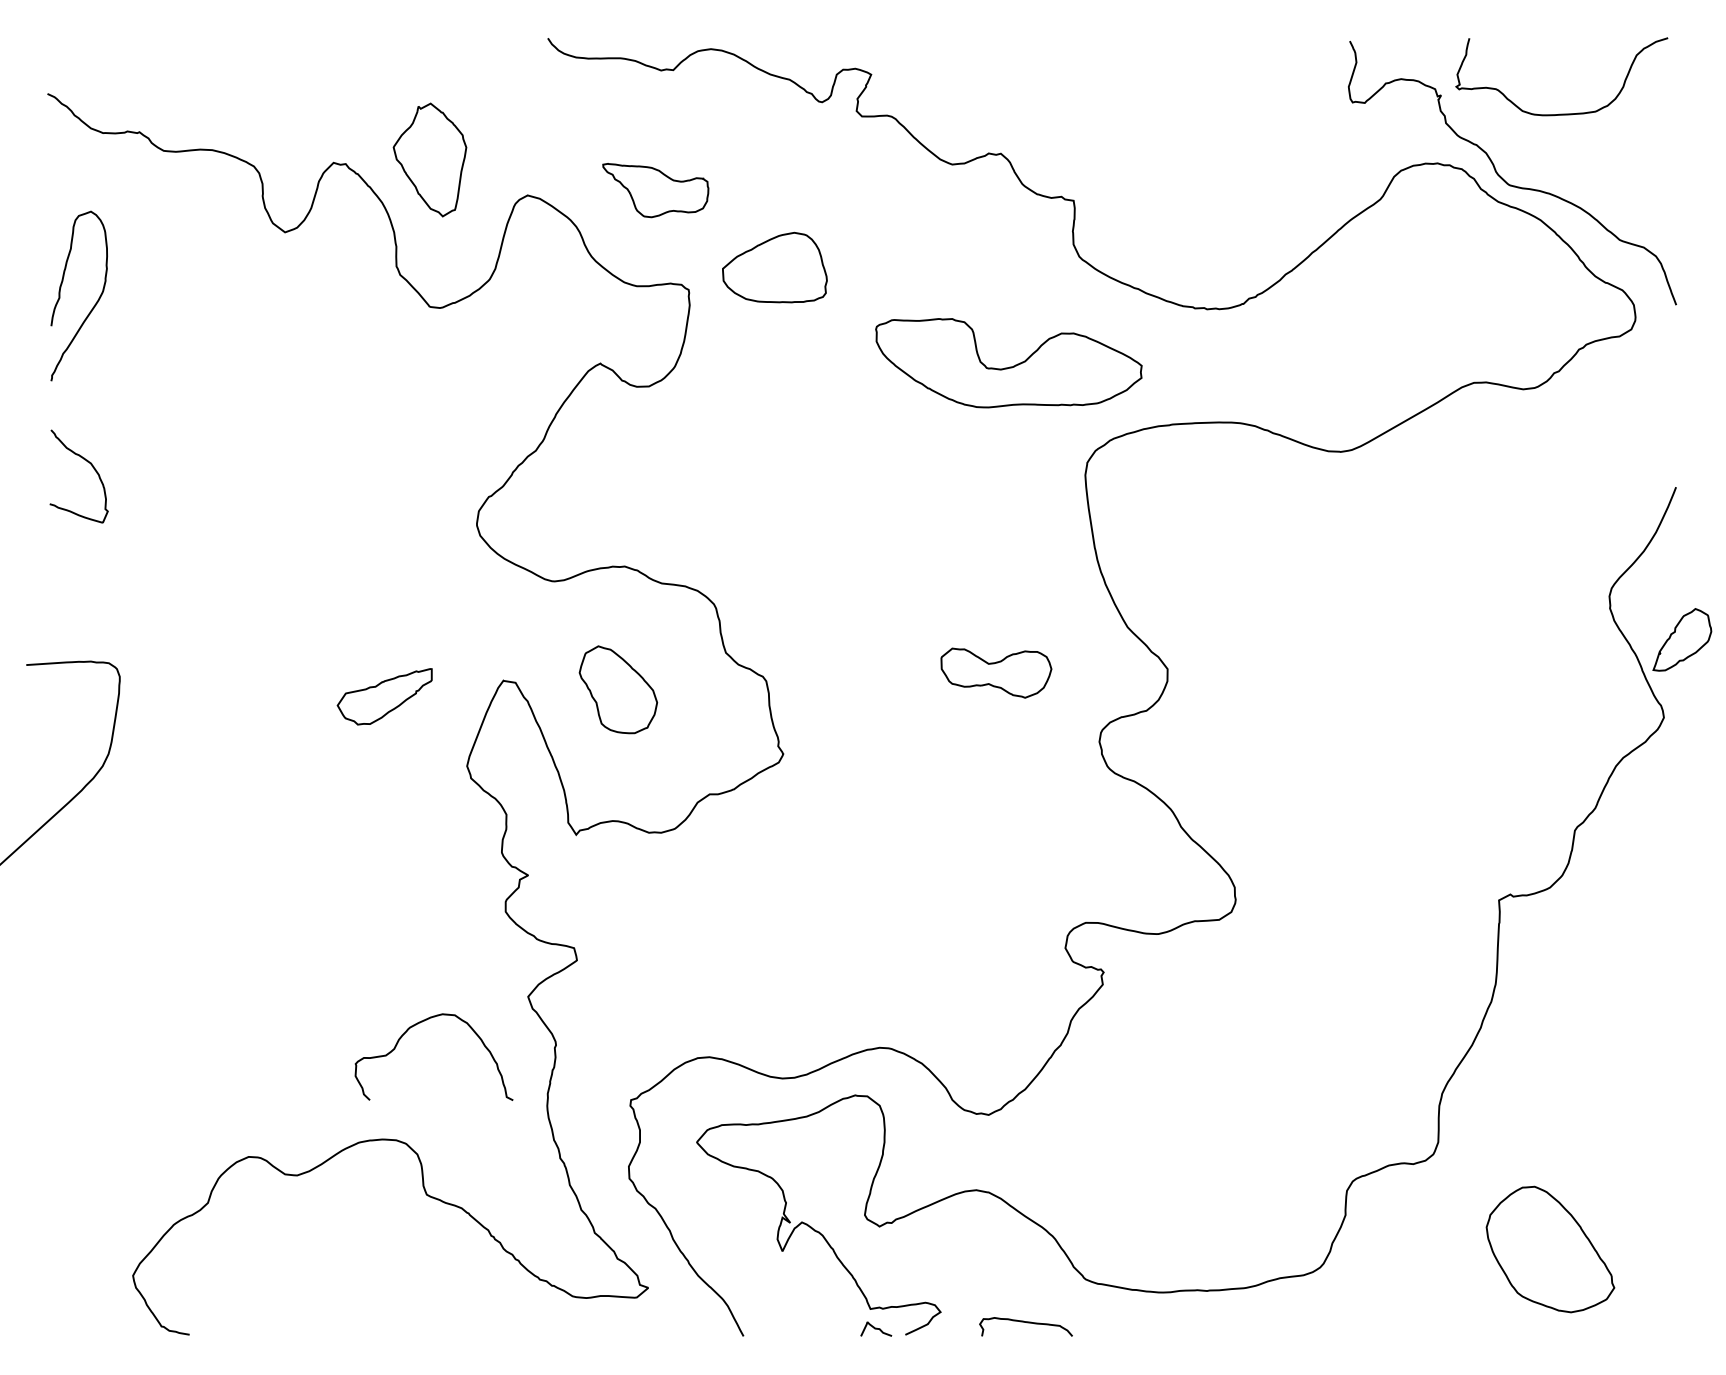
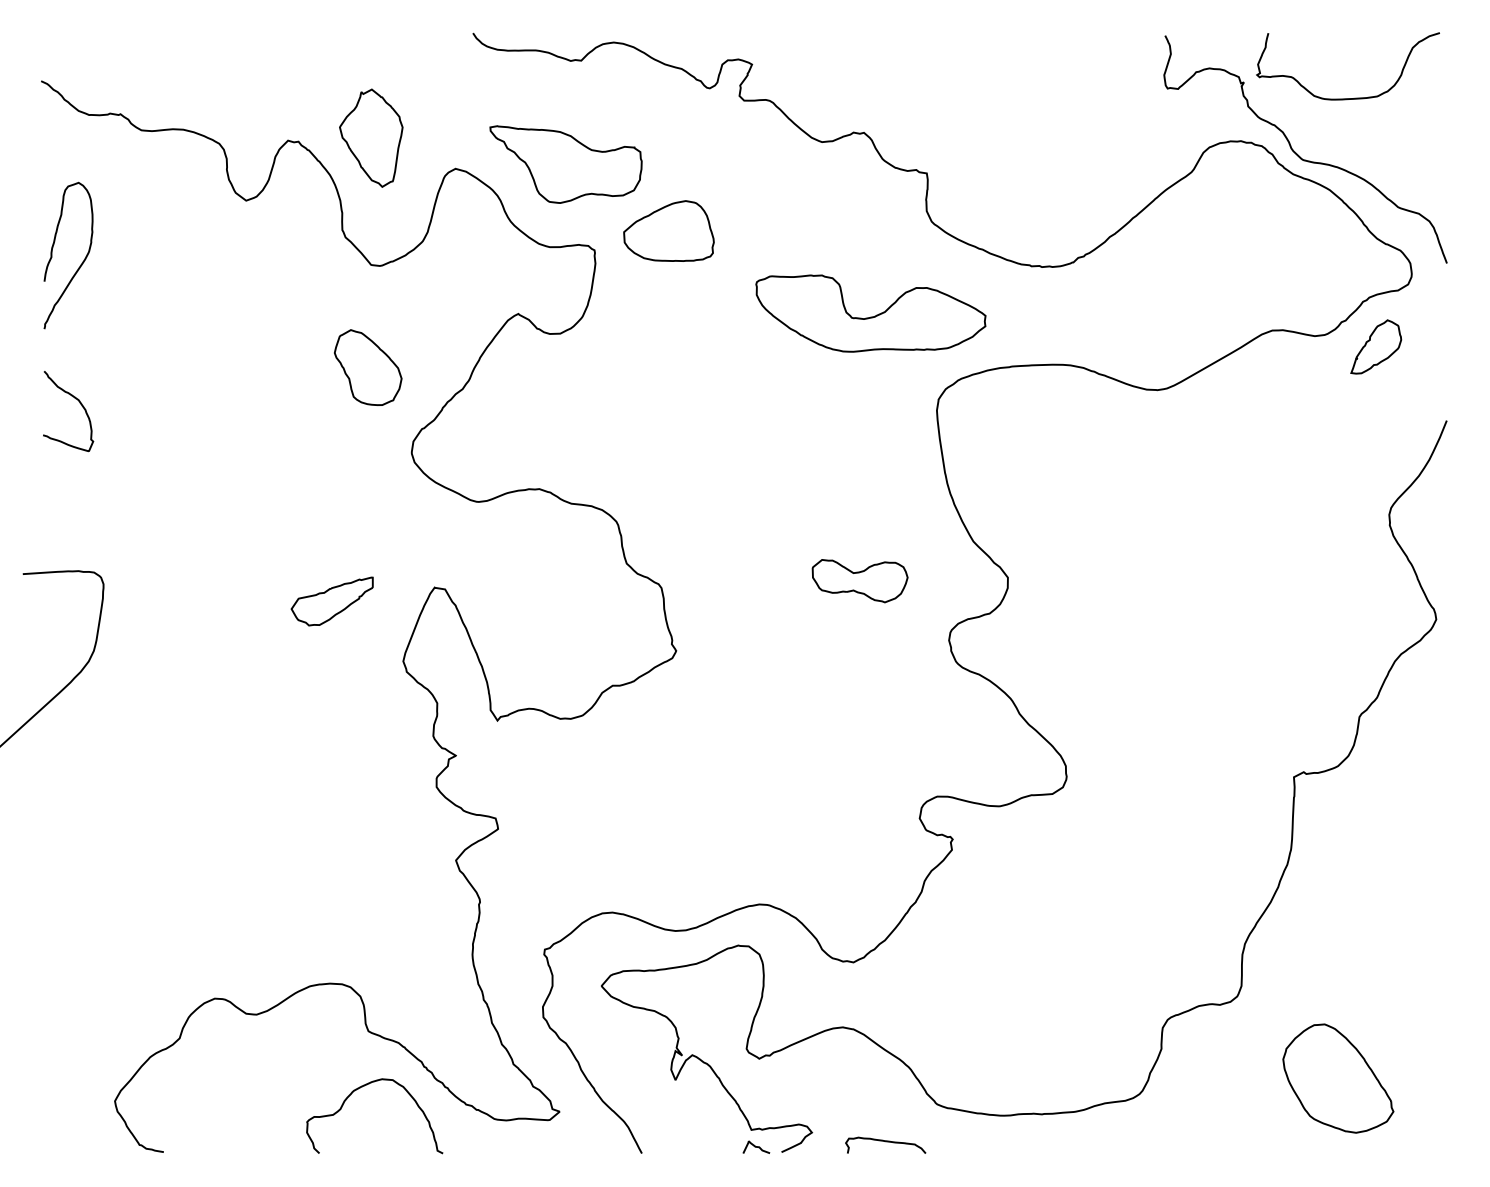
part: (655, 190) -> (565, 164), size x1.67
part: (1682, 639) -> (1376, 346), moved
part: (618, 689) -> (368, 367), moved
curve: (418, 1024) -> (361, 1088), moved

